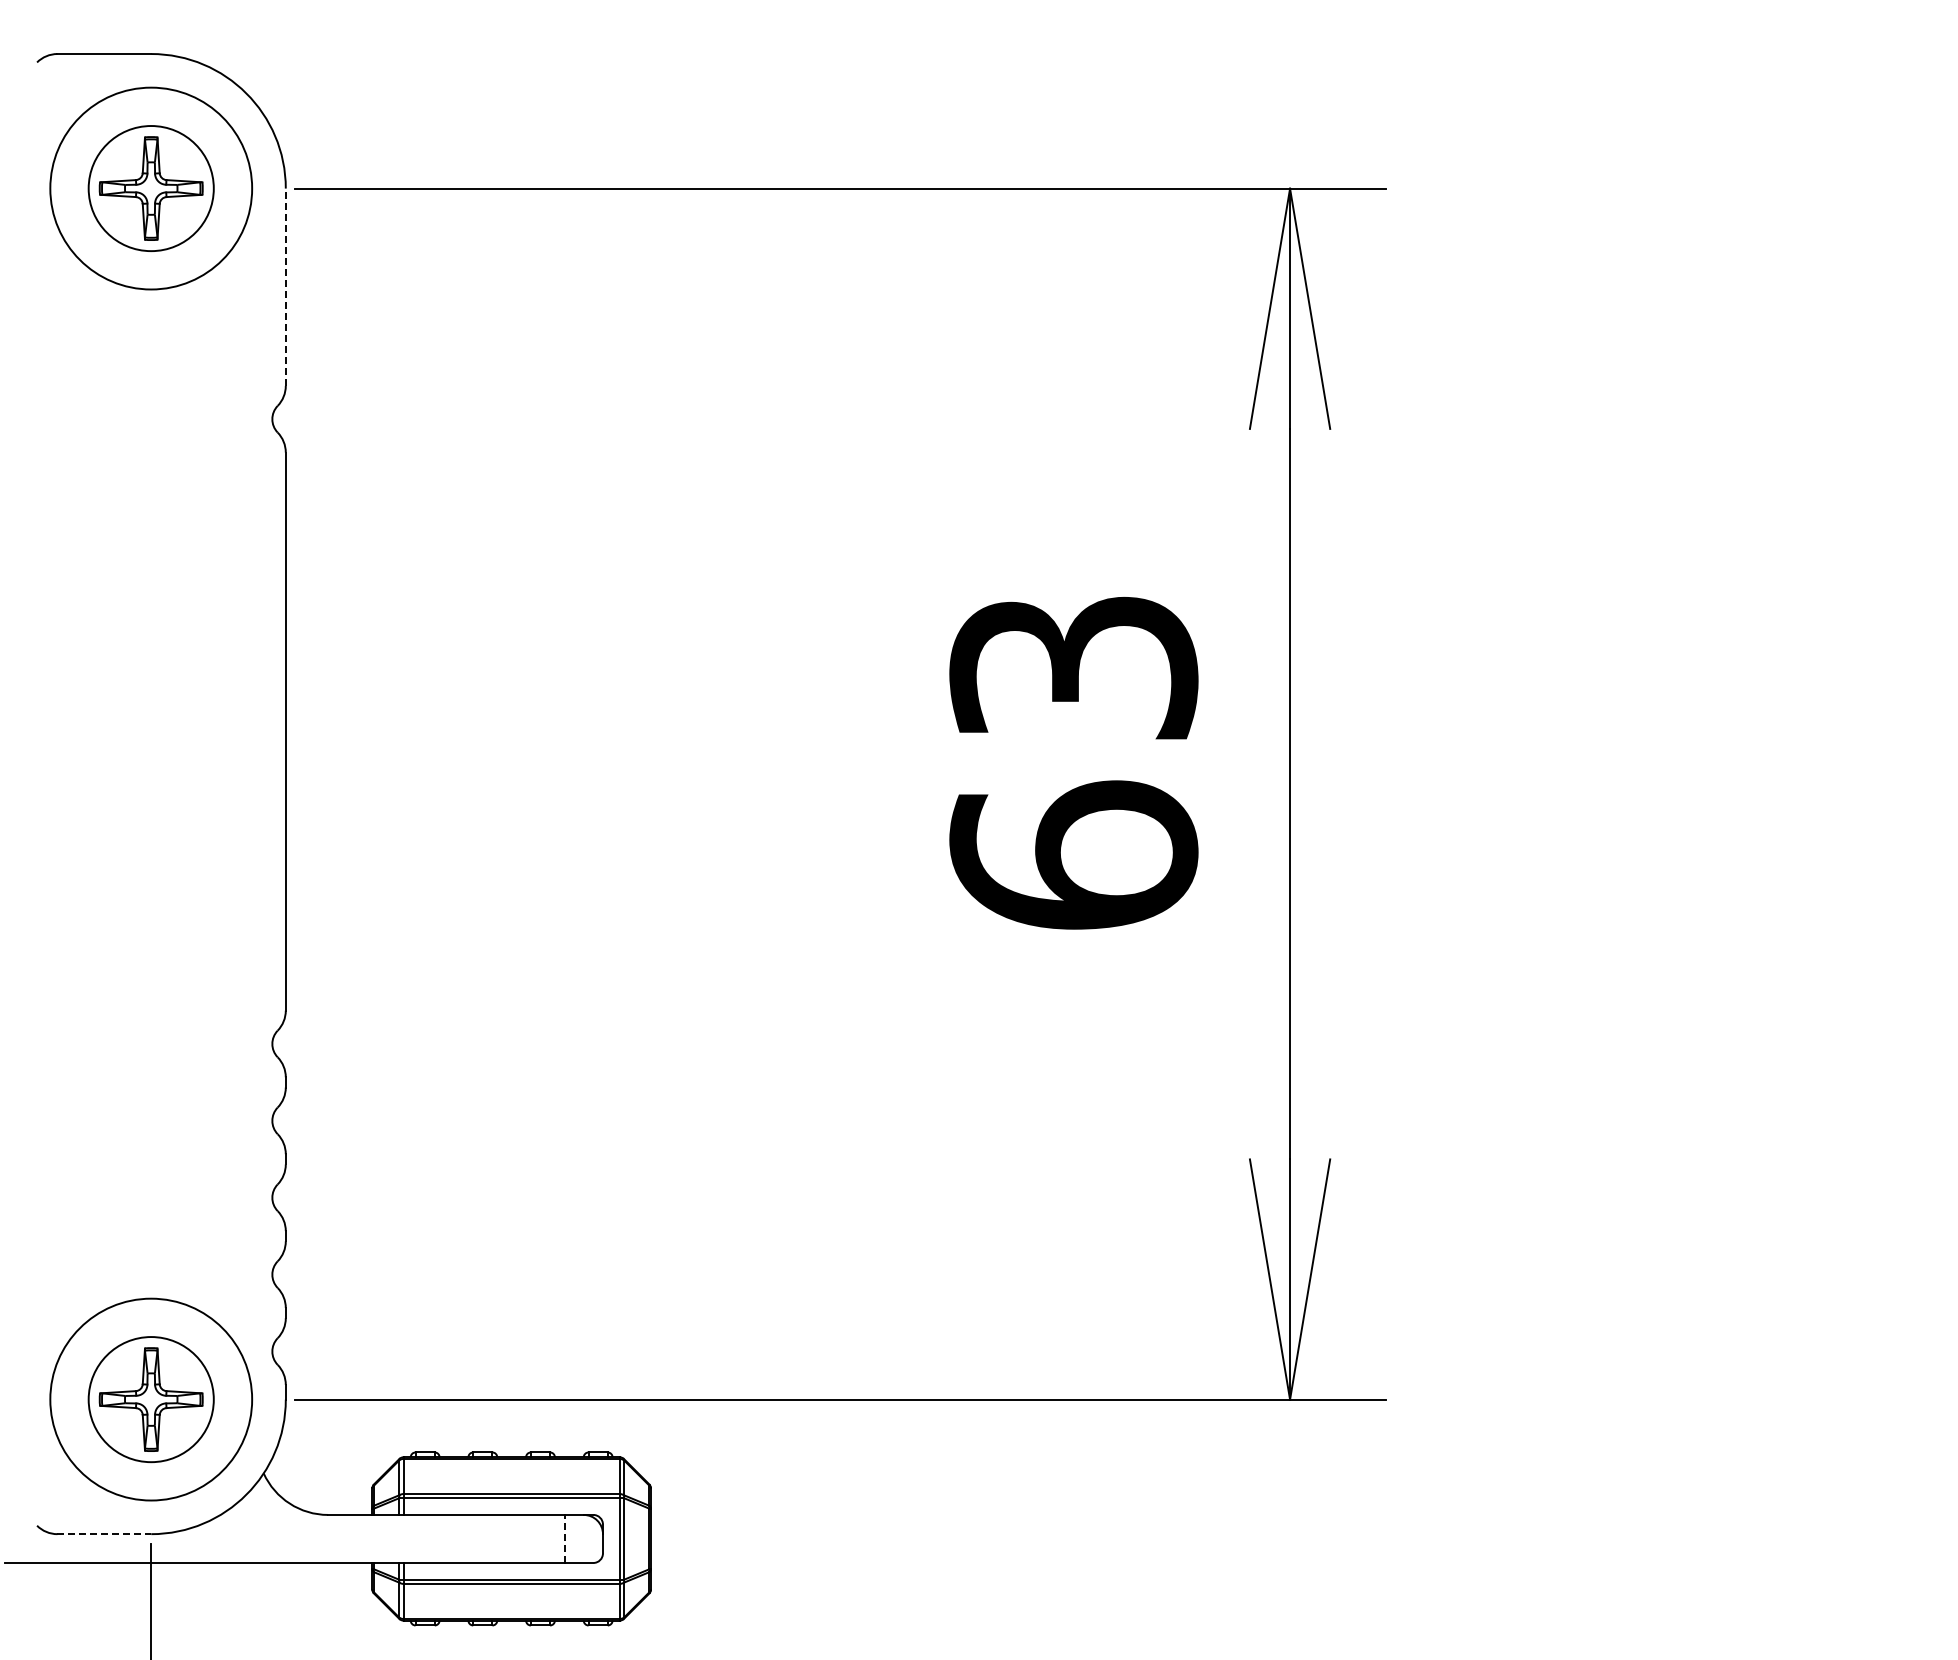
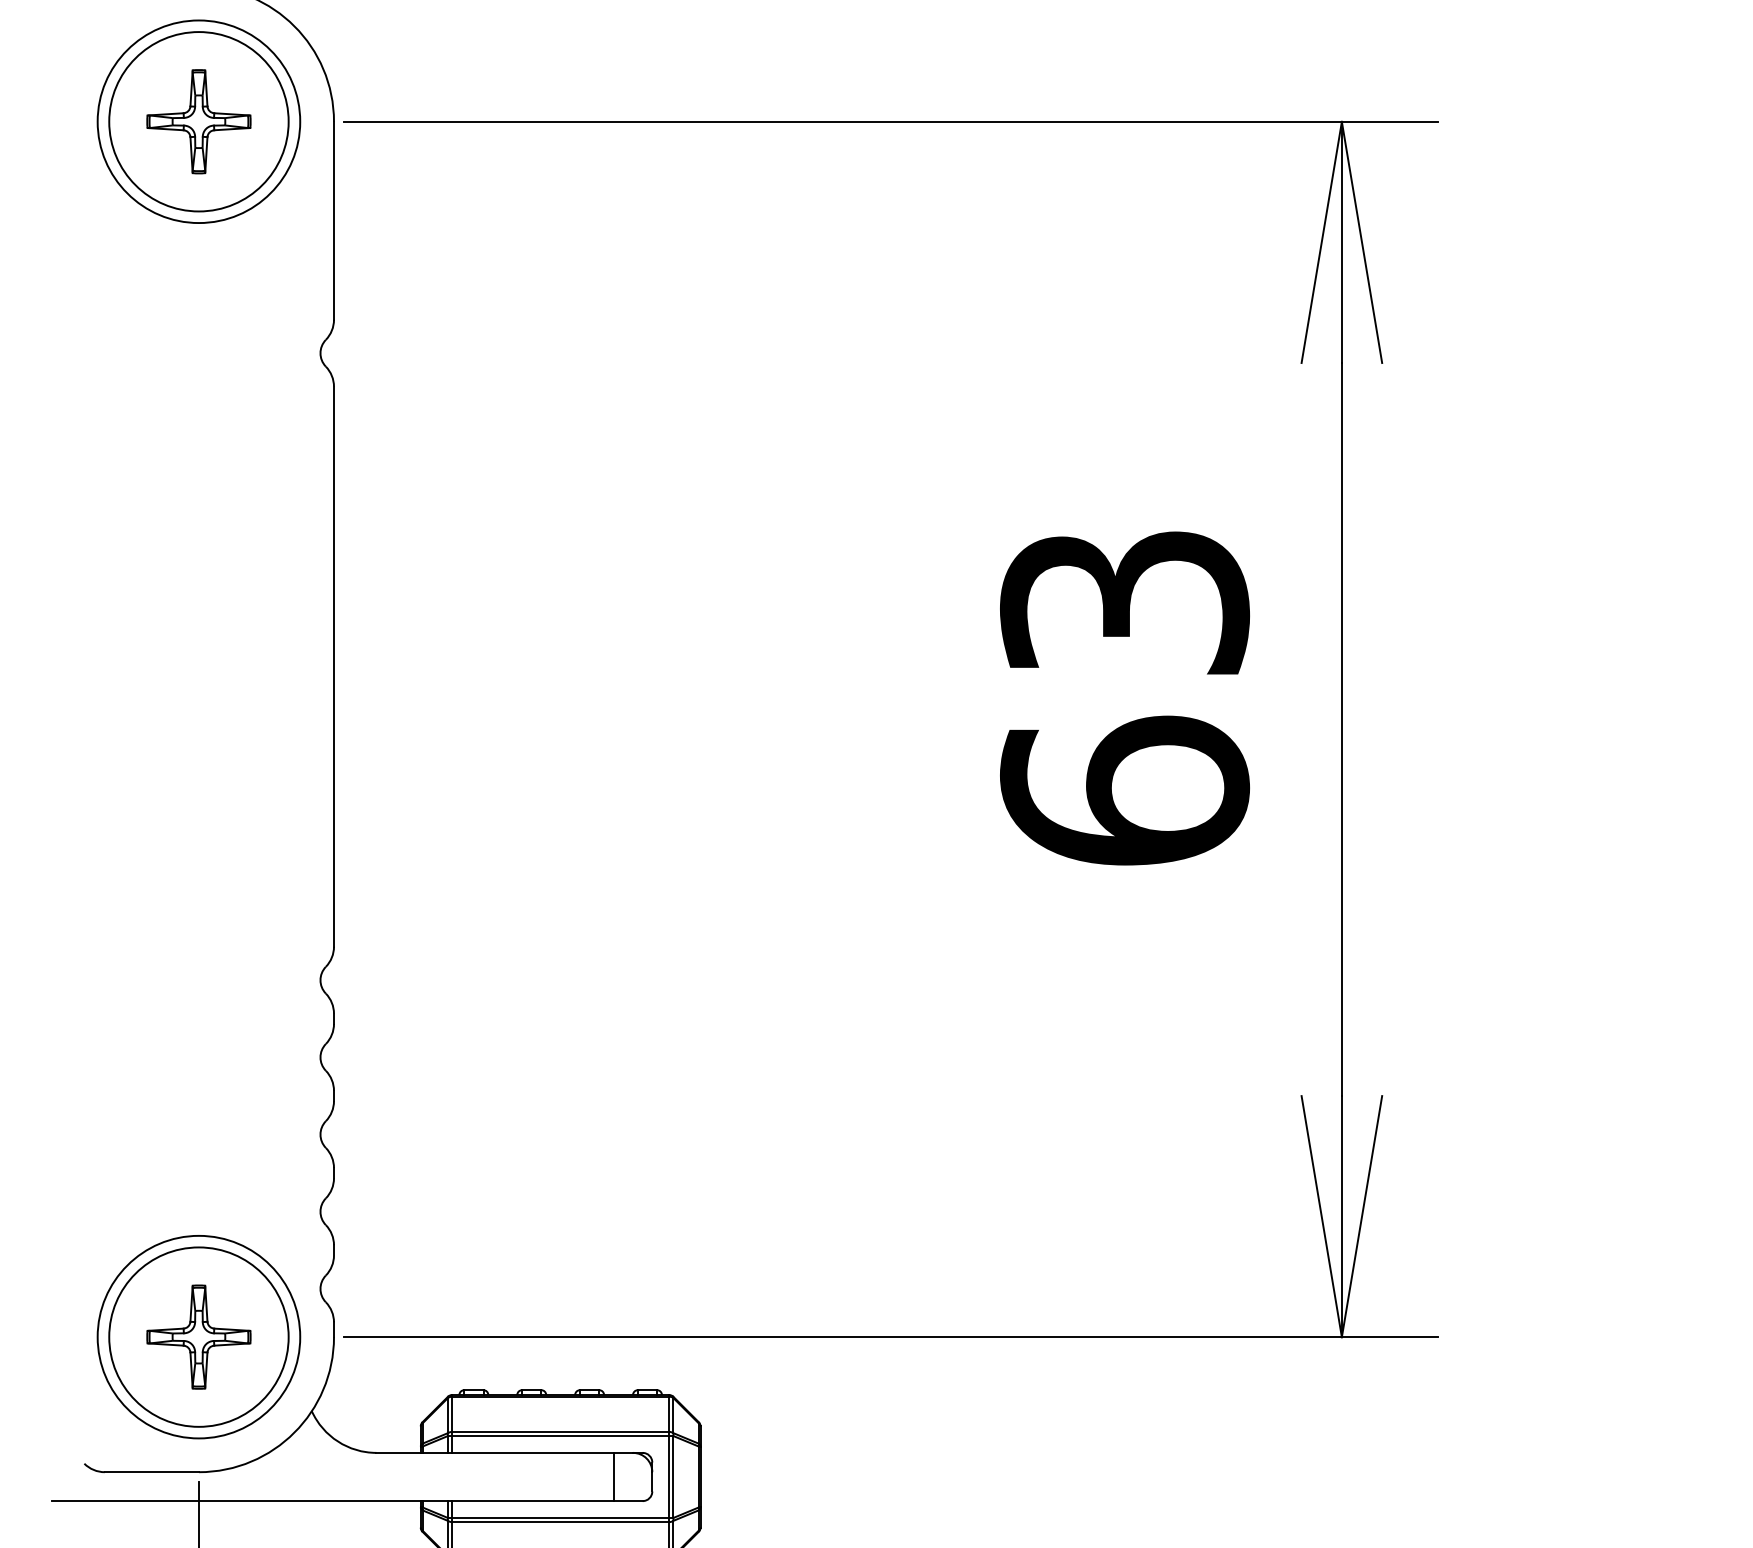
circle: (150, 188) -> (198, 121), size x1.43
line: (285, 287) -> (333, 221), dashed -> solid
circle: (150, 1399) -> (198, 1337), size x1.43
line: (104, 1534) -> (152, 1472), dashed -> solid
line: (564, 1538) -> (613, 1476), dashed -> solid

